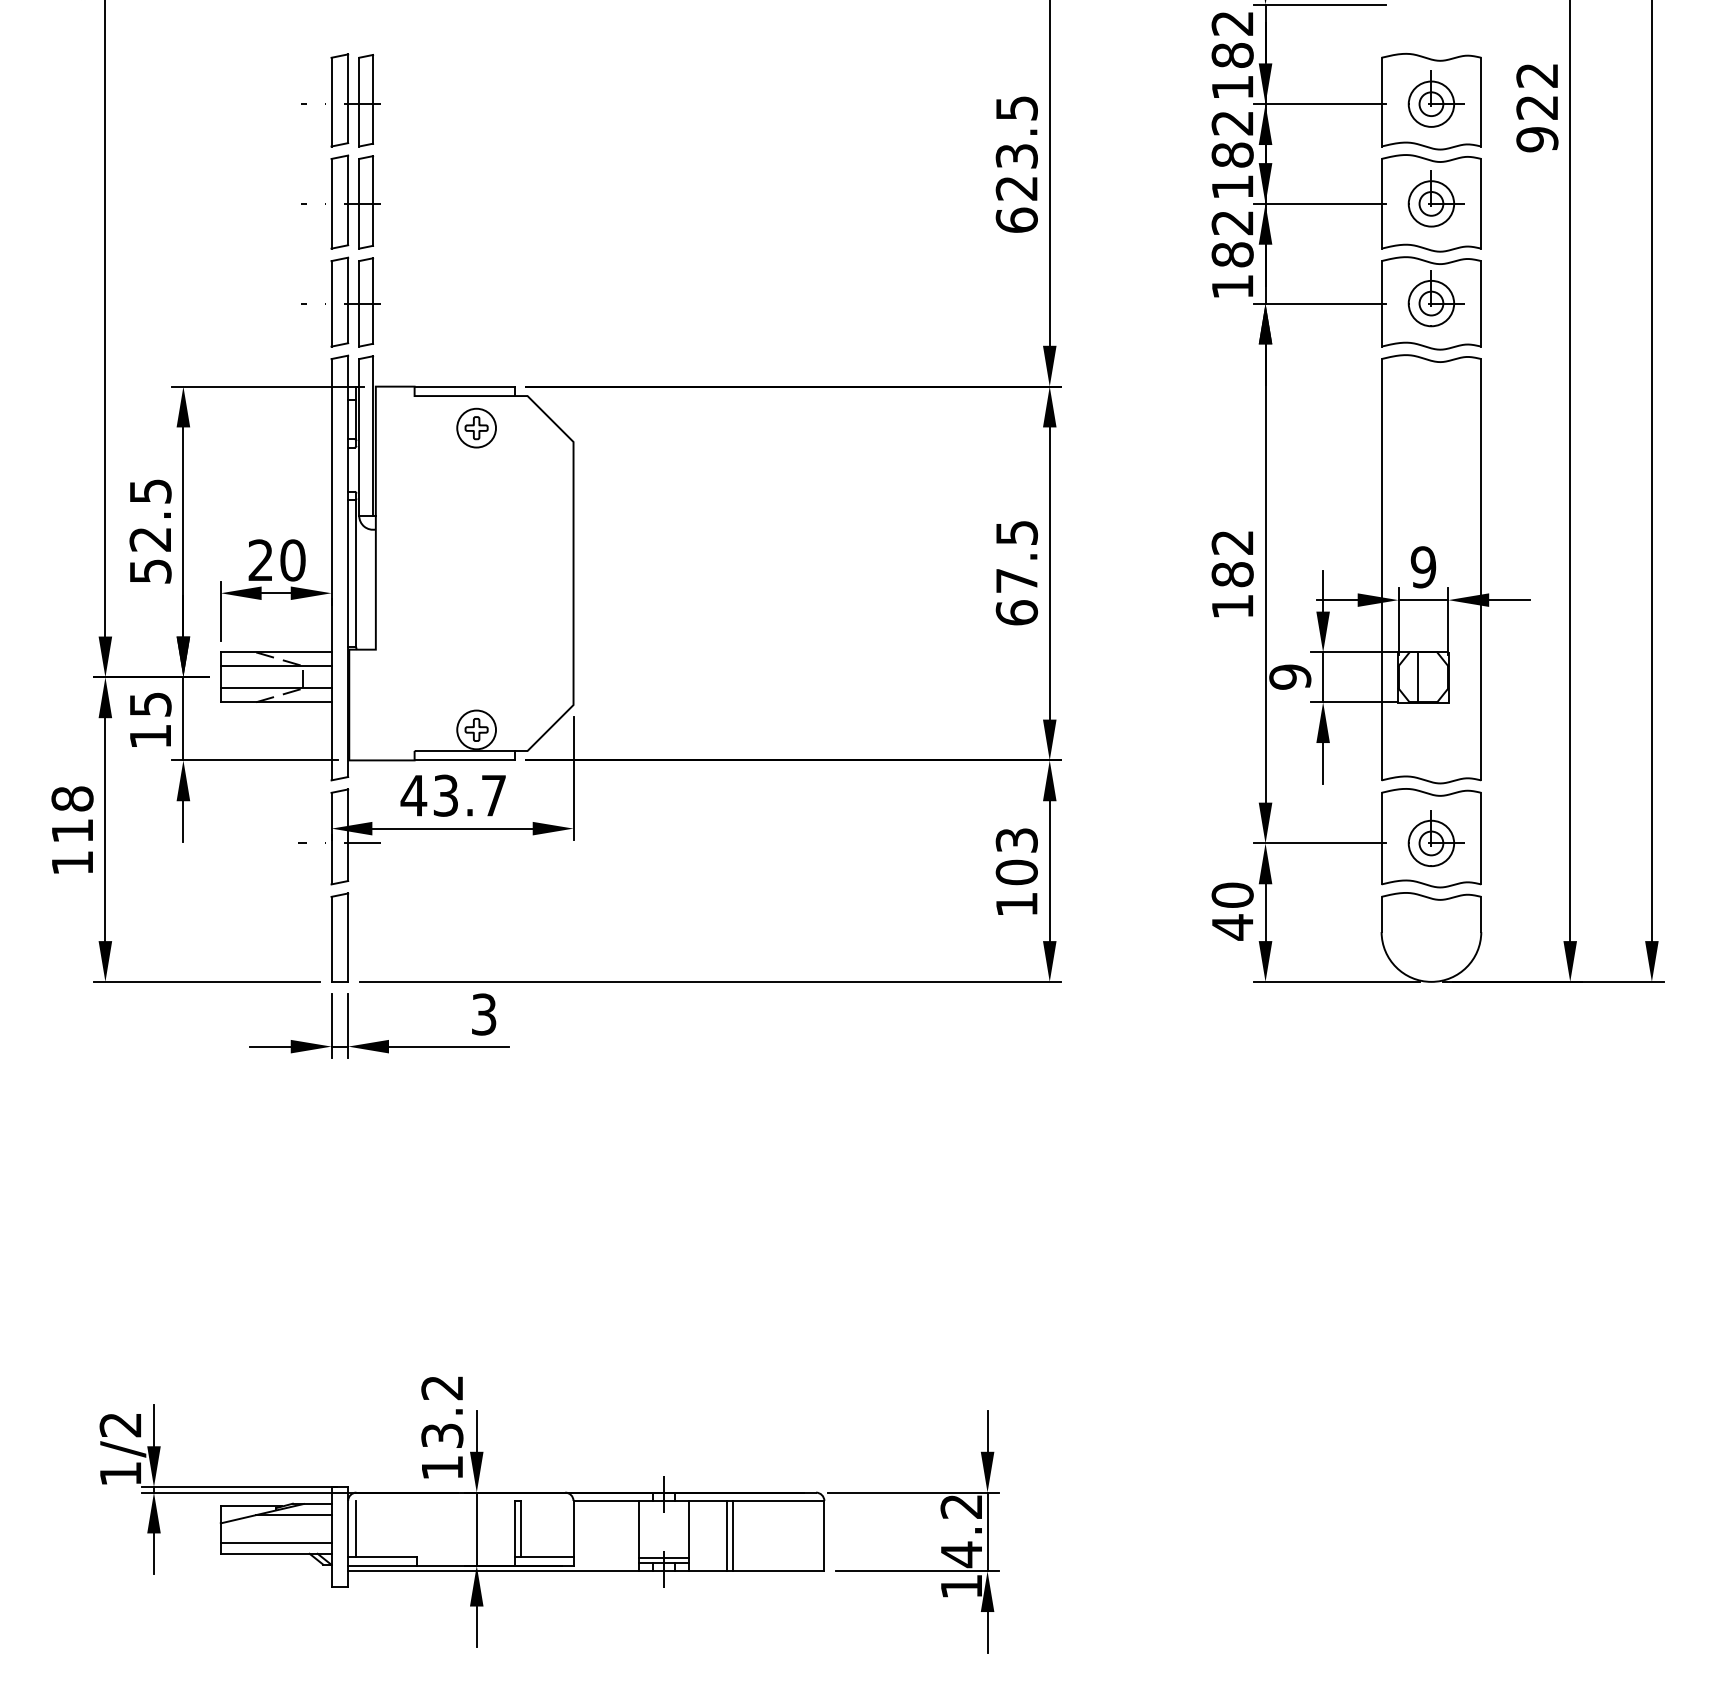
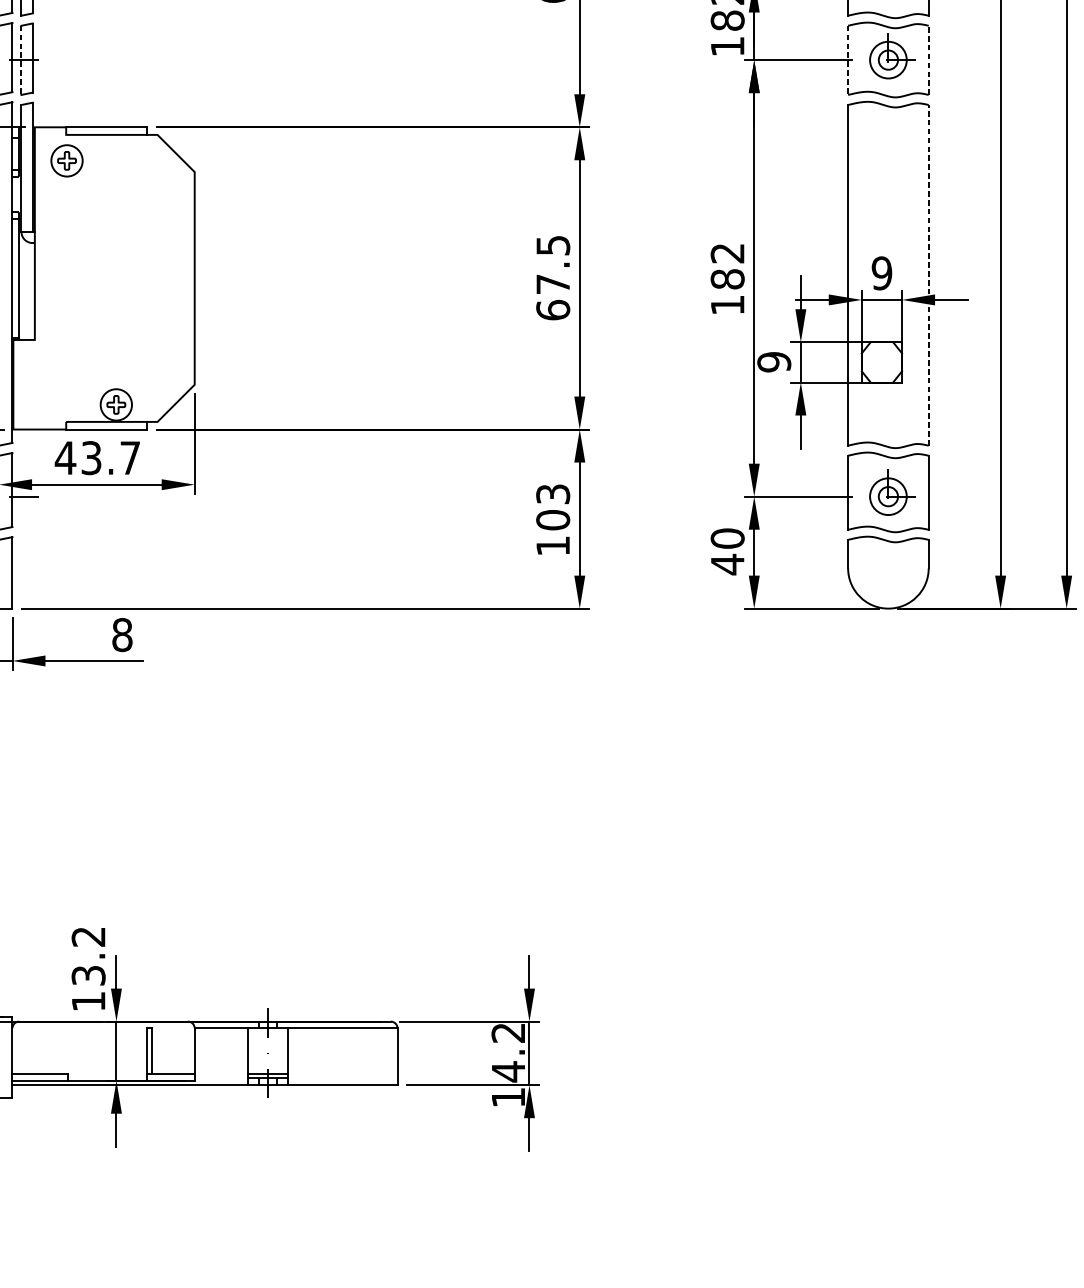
line: (359, 303) -> (21, 60), solid -> dashed
line: (1381, 303) -> (848, 60), solid -> dashed
line: (1481, 303) -> (928, 60), solid -> dashed
part: (476, 427) -> (66, 160), moved
line: (1481, 569) -> (928, 275), solid -> dashed
line: (1417, 677) -> (877, 362), removed
text: (483, 1014) -> (121, 634), 3 -> 8
line: (356, 1528) -> (19, 1050), removed
line: (726, 1535) -> (318, 1056), removed
line: (732, 1535) -> (323, 1056), removed

